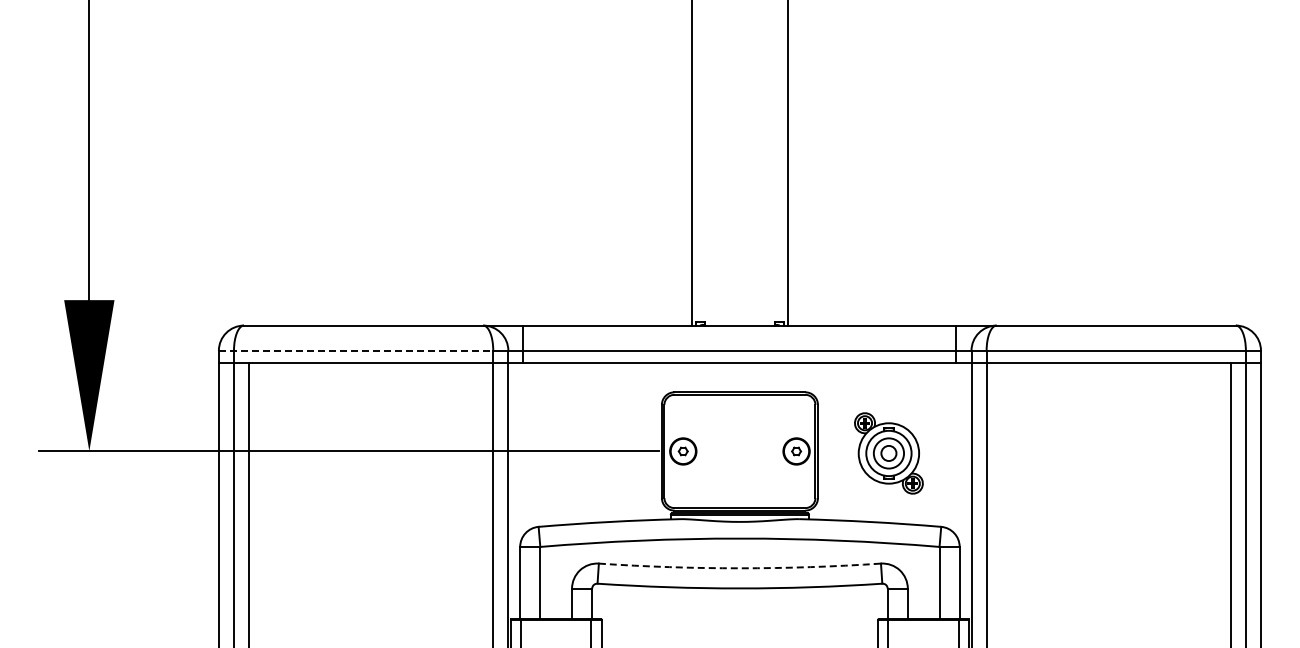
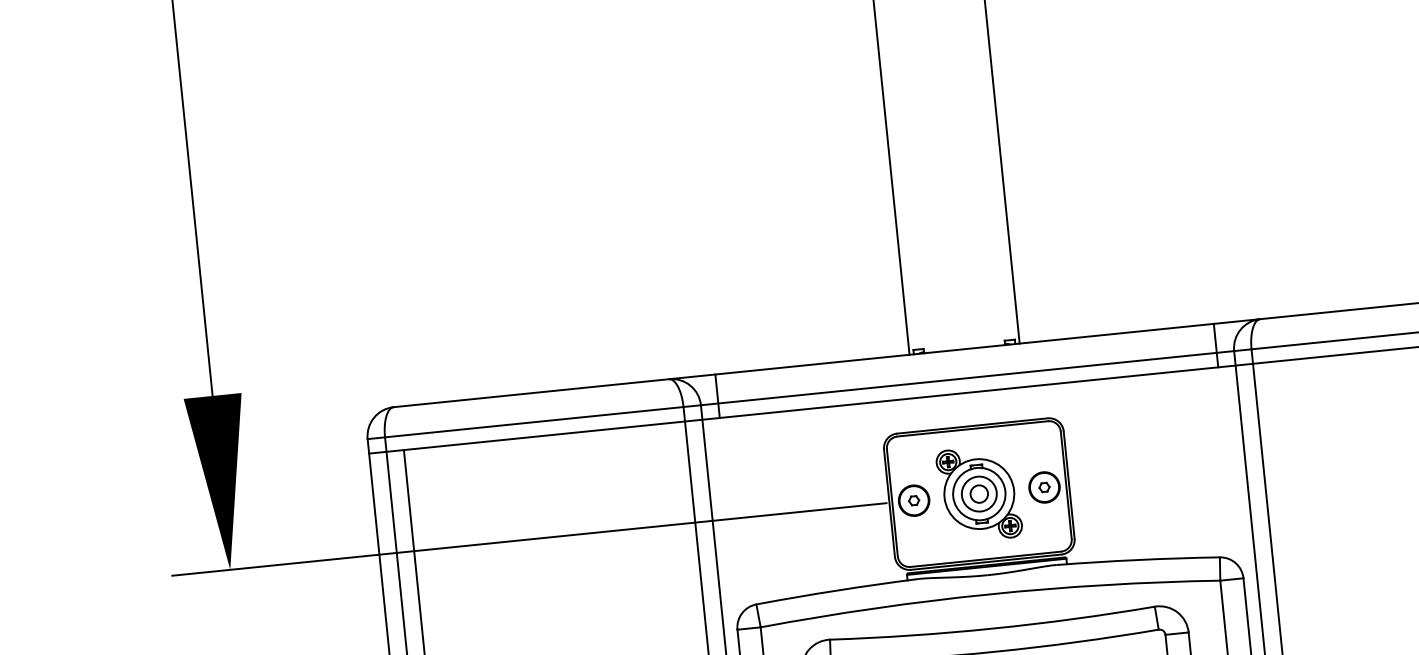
line: (356, 350) -> (526, 422), dashed -> solid
part: (888, 453) -> (978, 494), moved
arc: (739, 568) -> (992, 628), dashed -> solid

